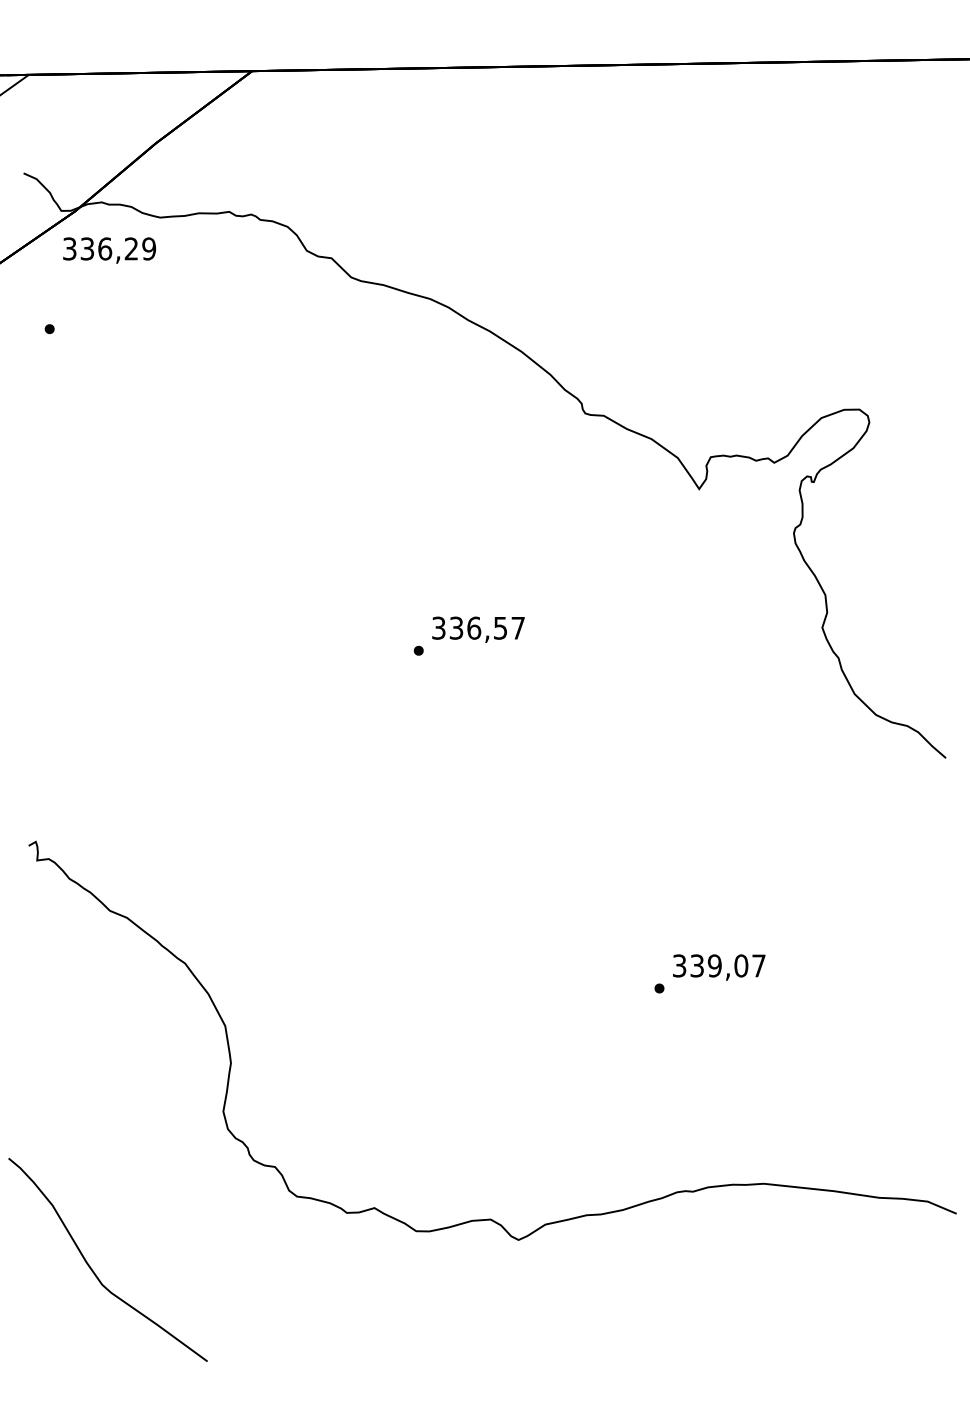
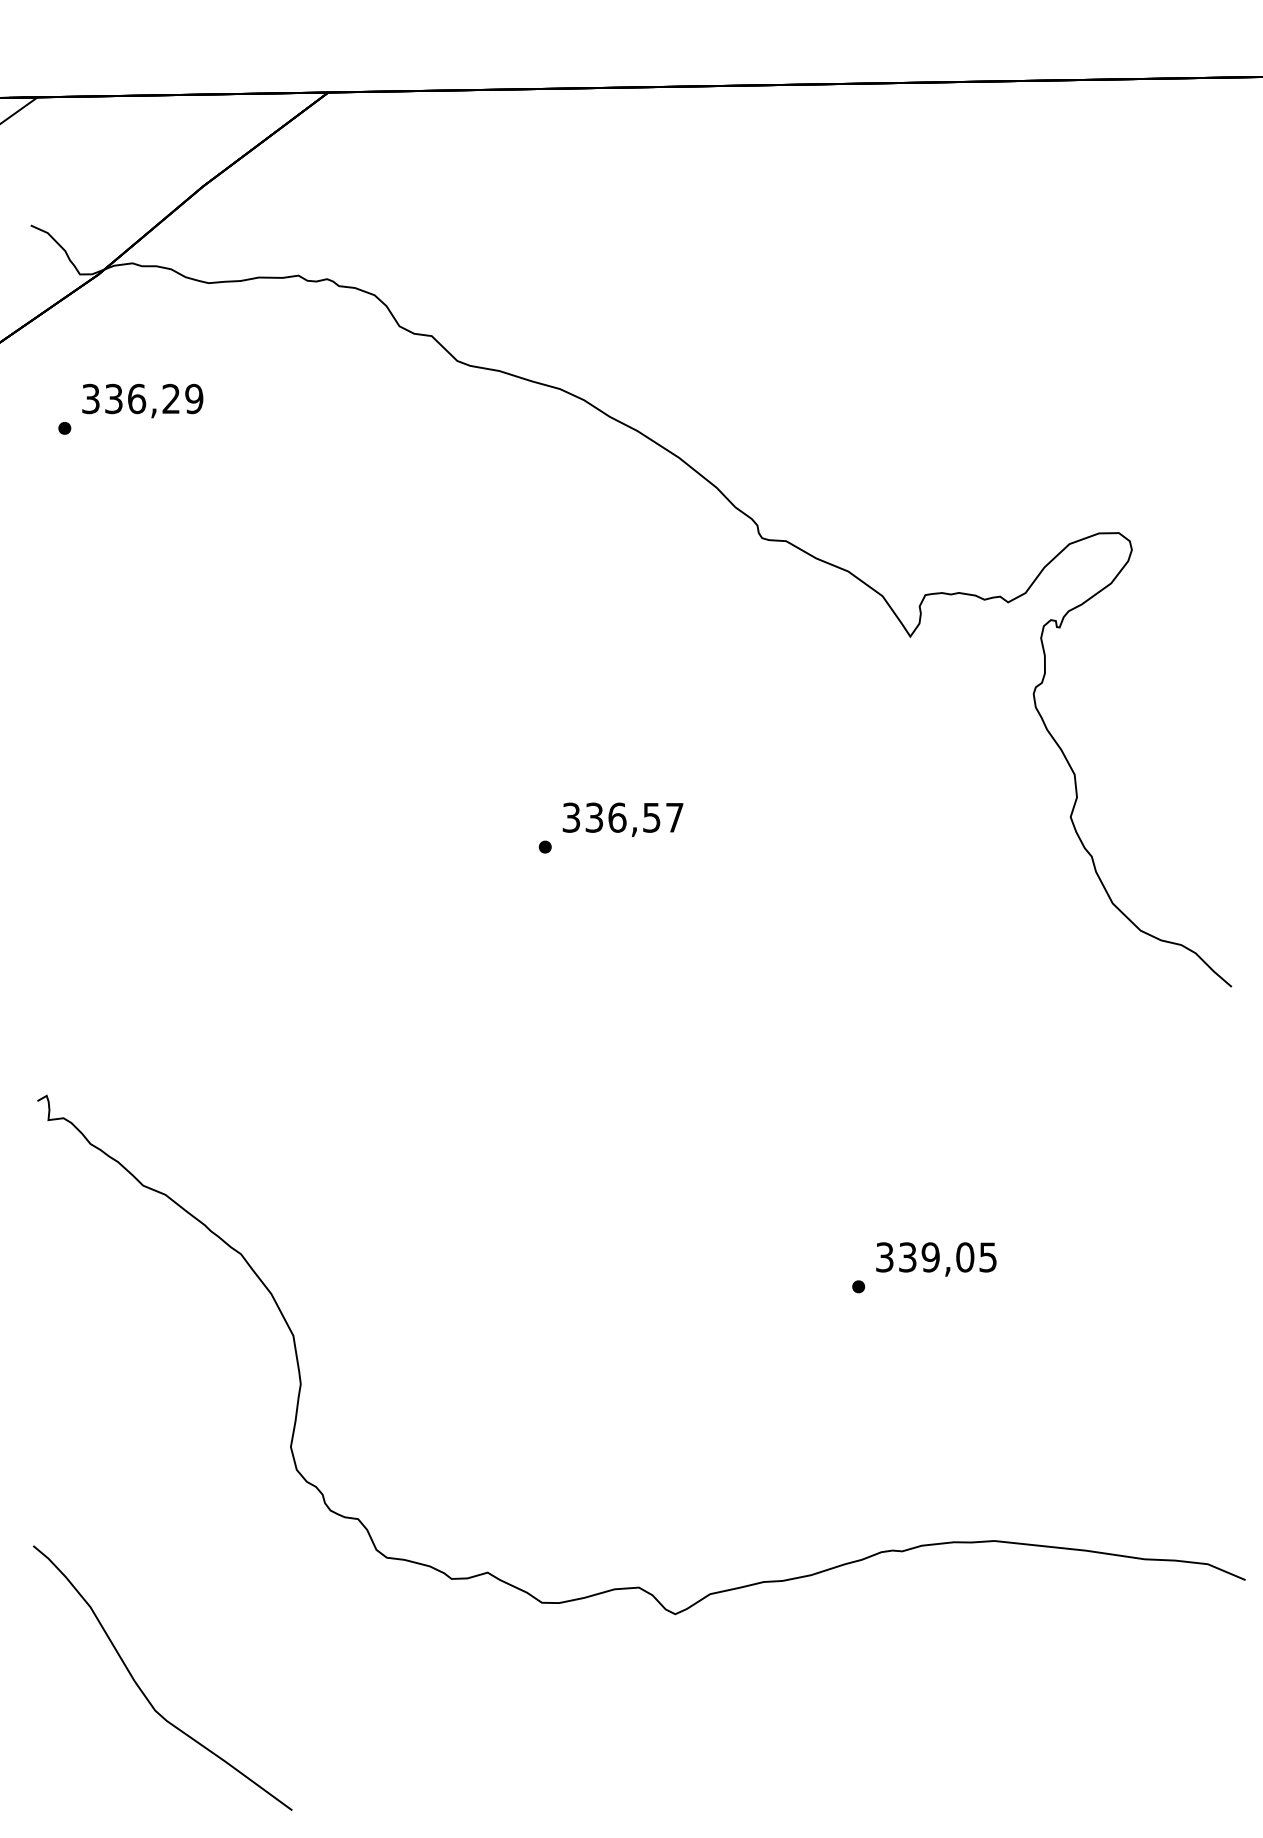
text: (109, 250) -> (142, 400), moved
text: (758, 966) -> (987, 1257), 339,07 -> 339,05
curve: (92, 1269) -> (142, 1690), moved

